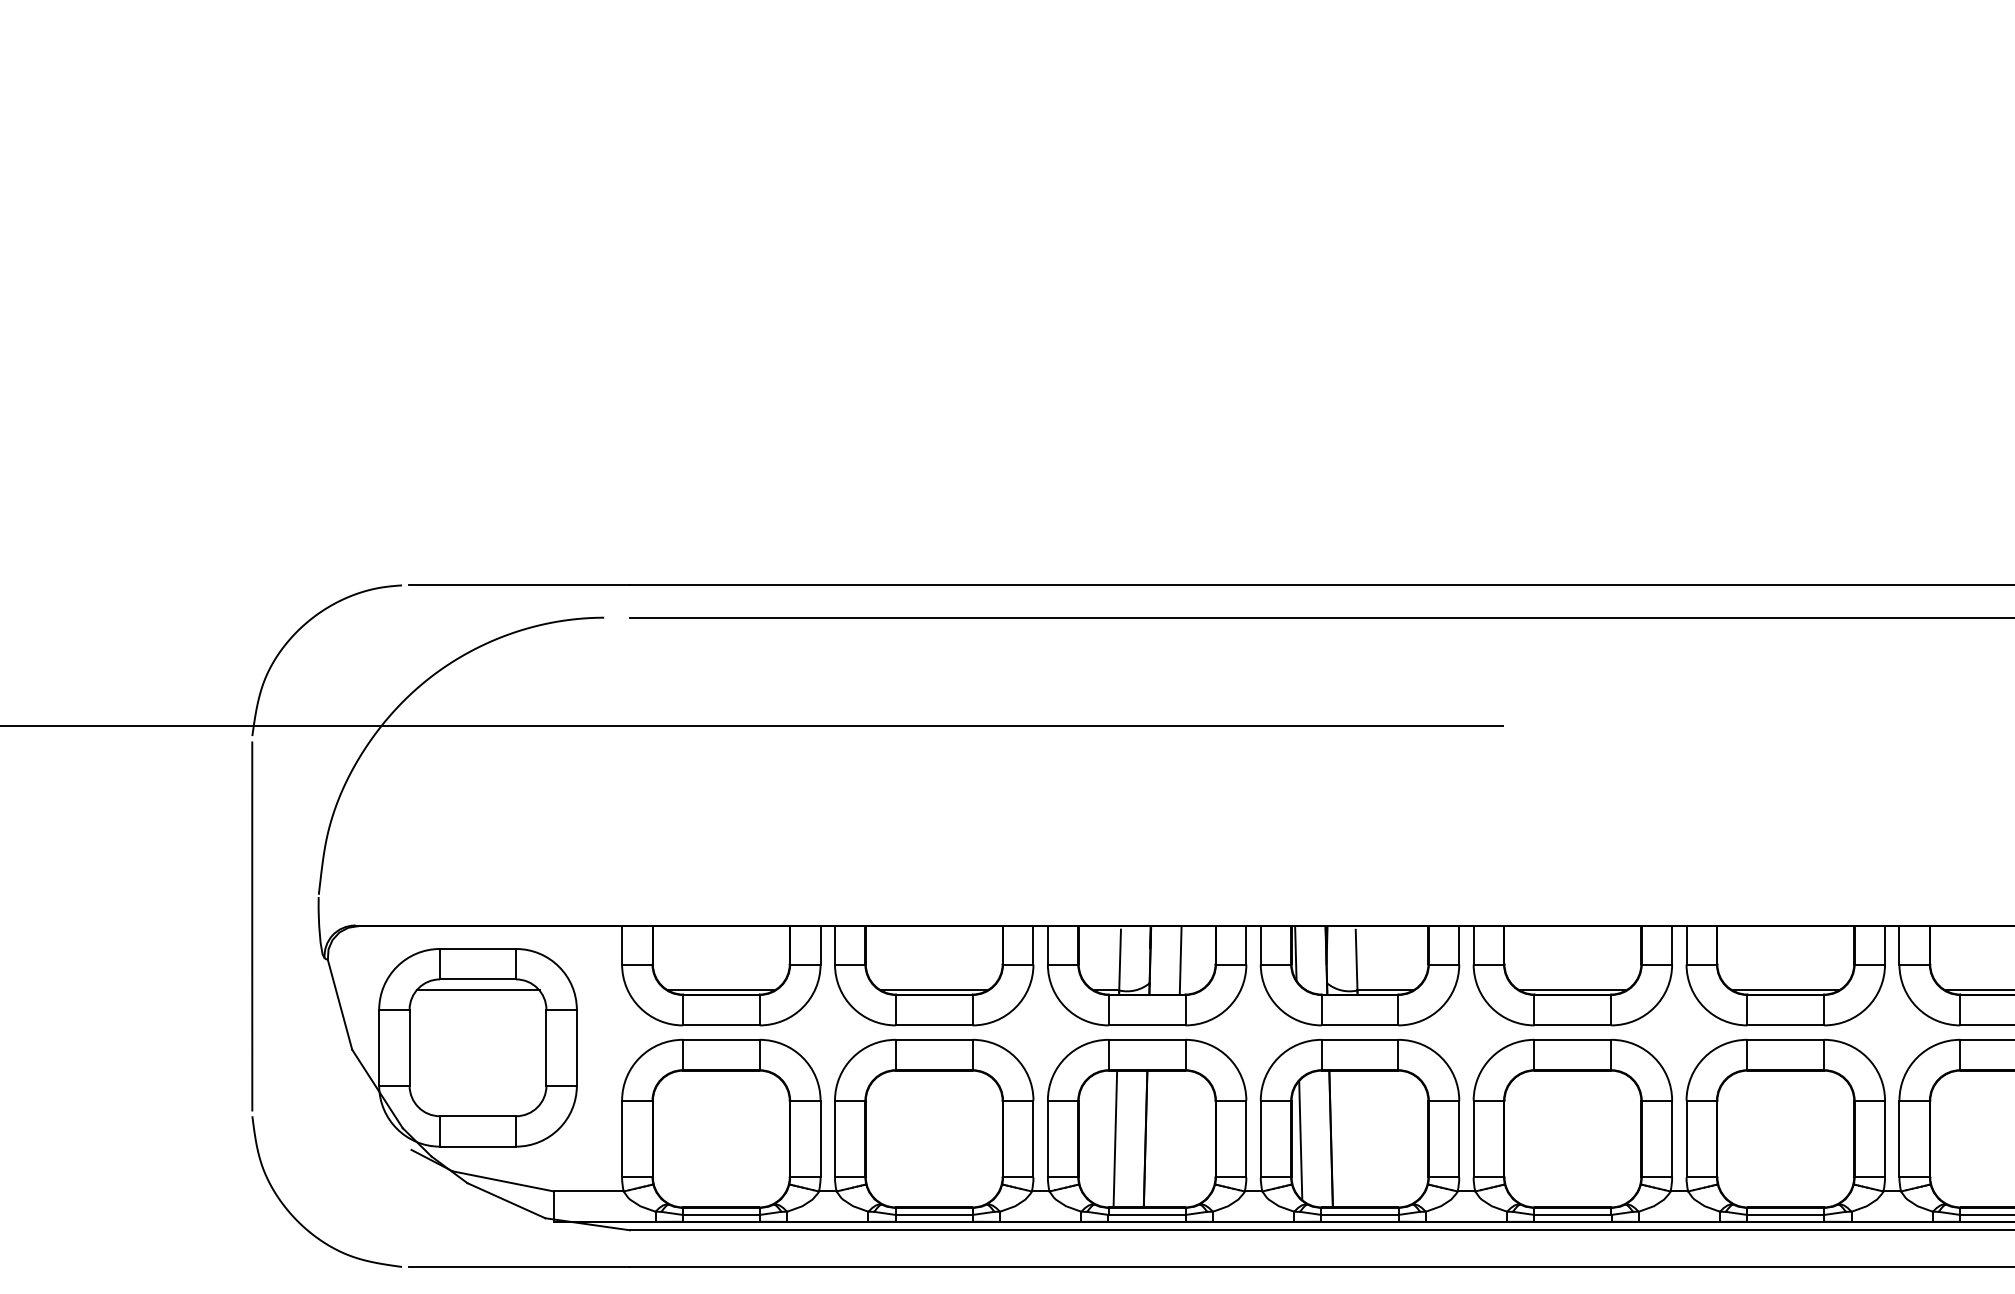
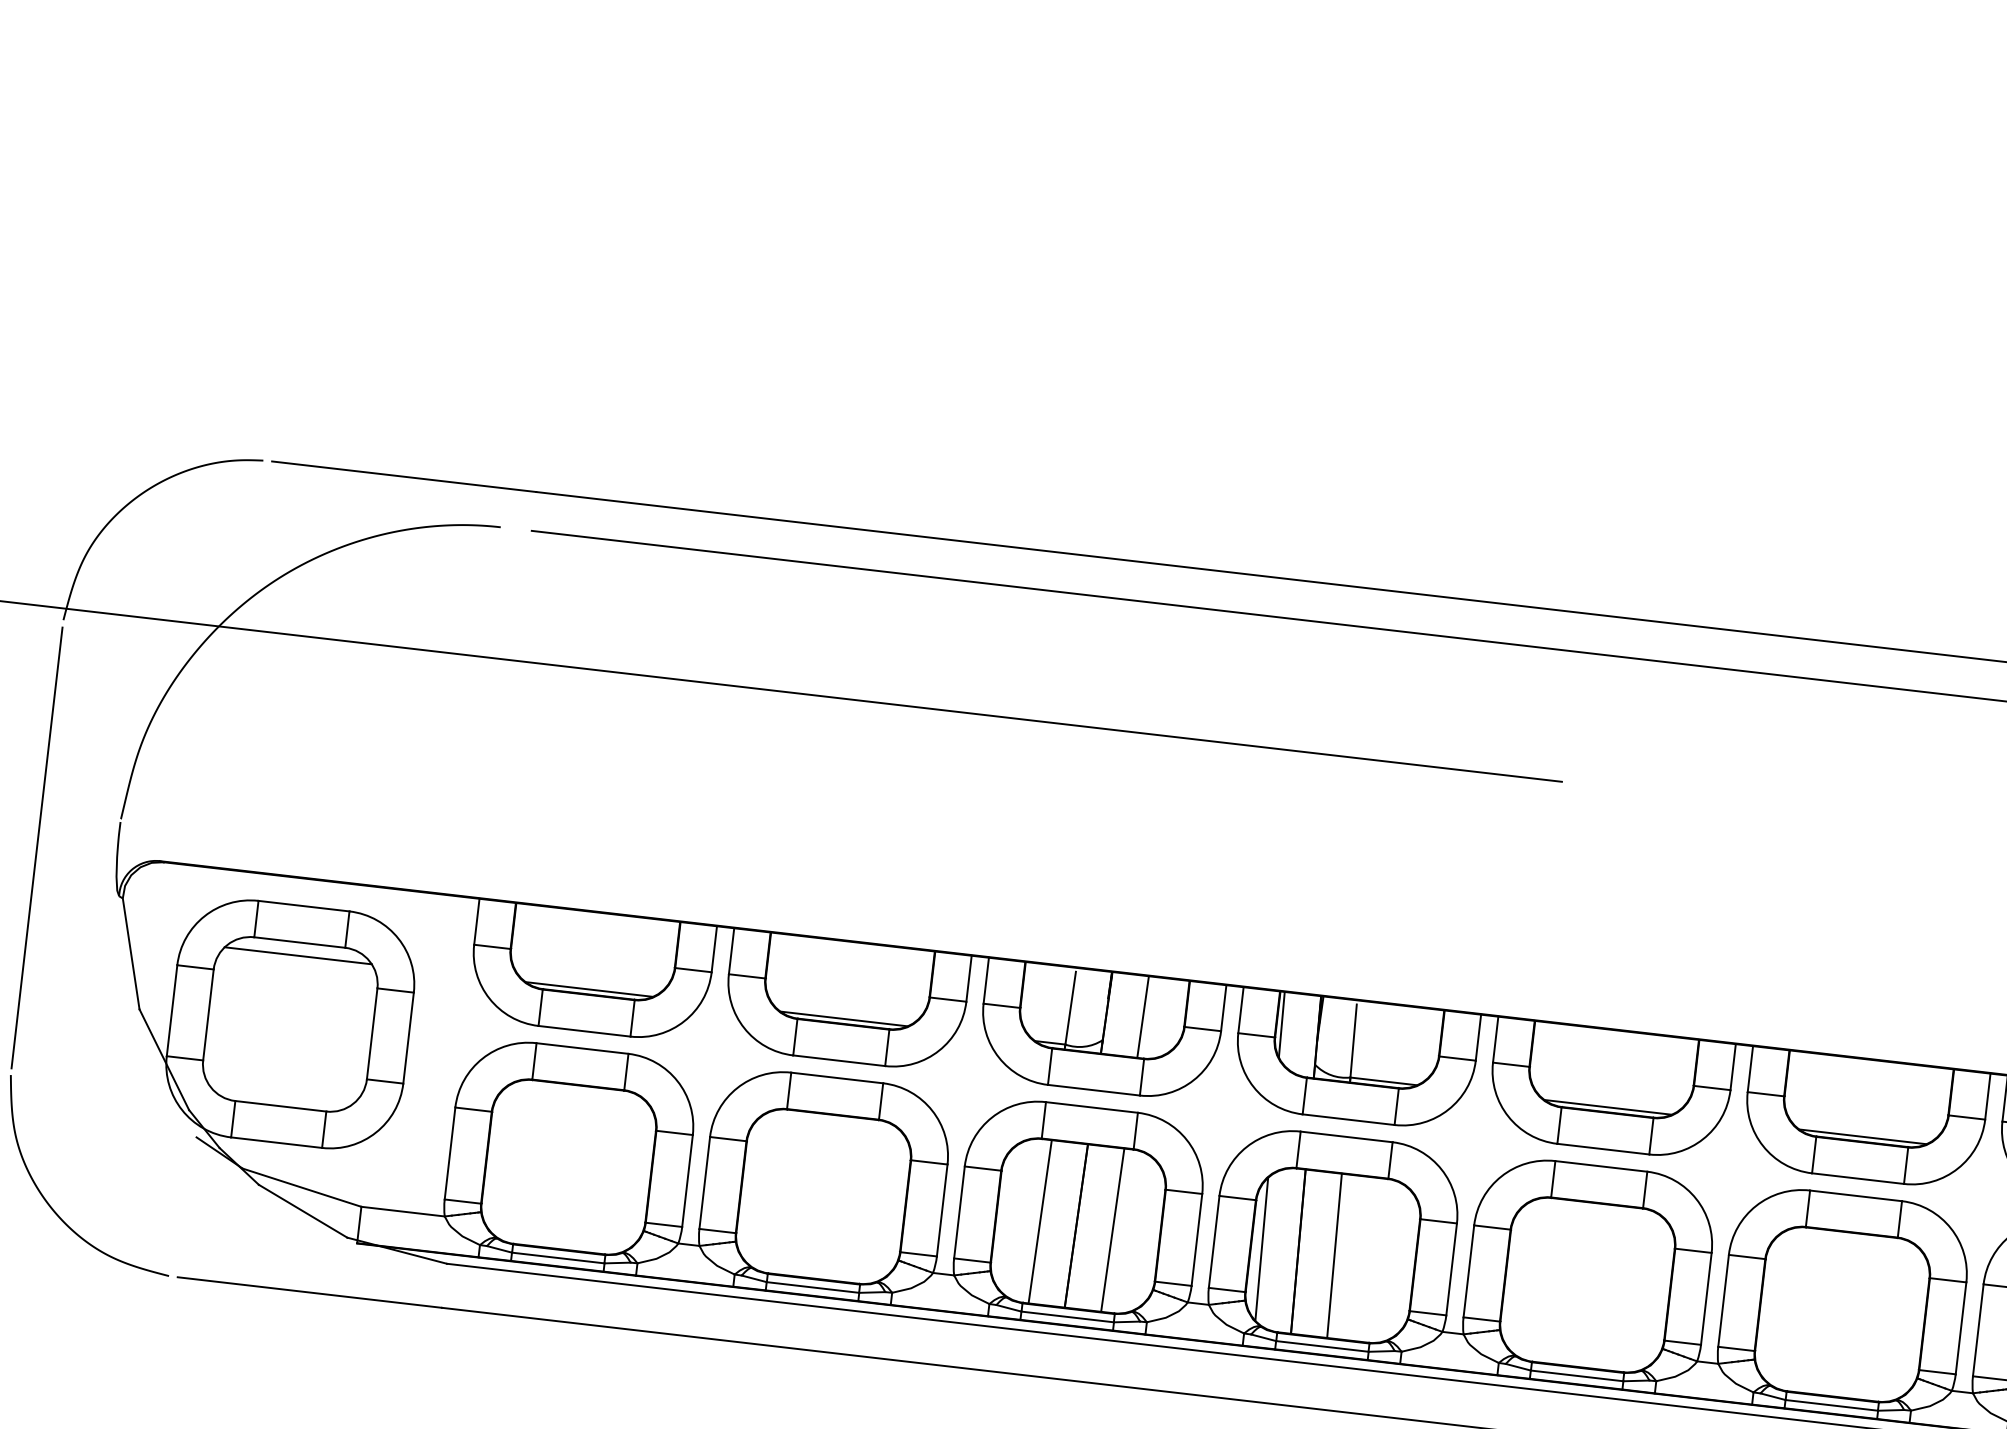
line: (1175, 1138) -> (1112, 1229), added
line: (1361, 1138) -> (1334, 1255), added

